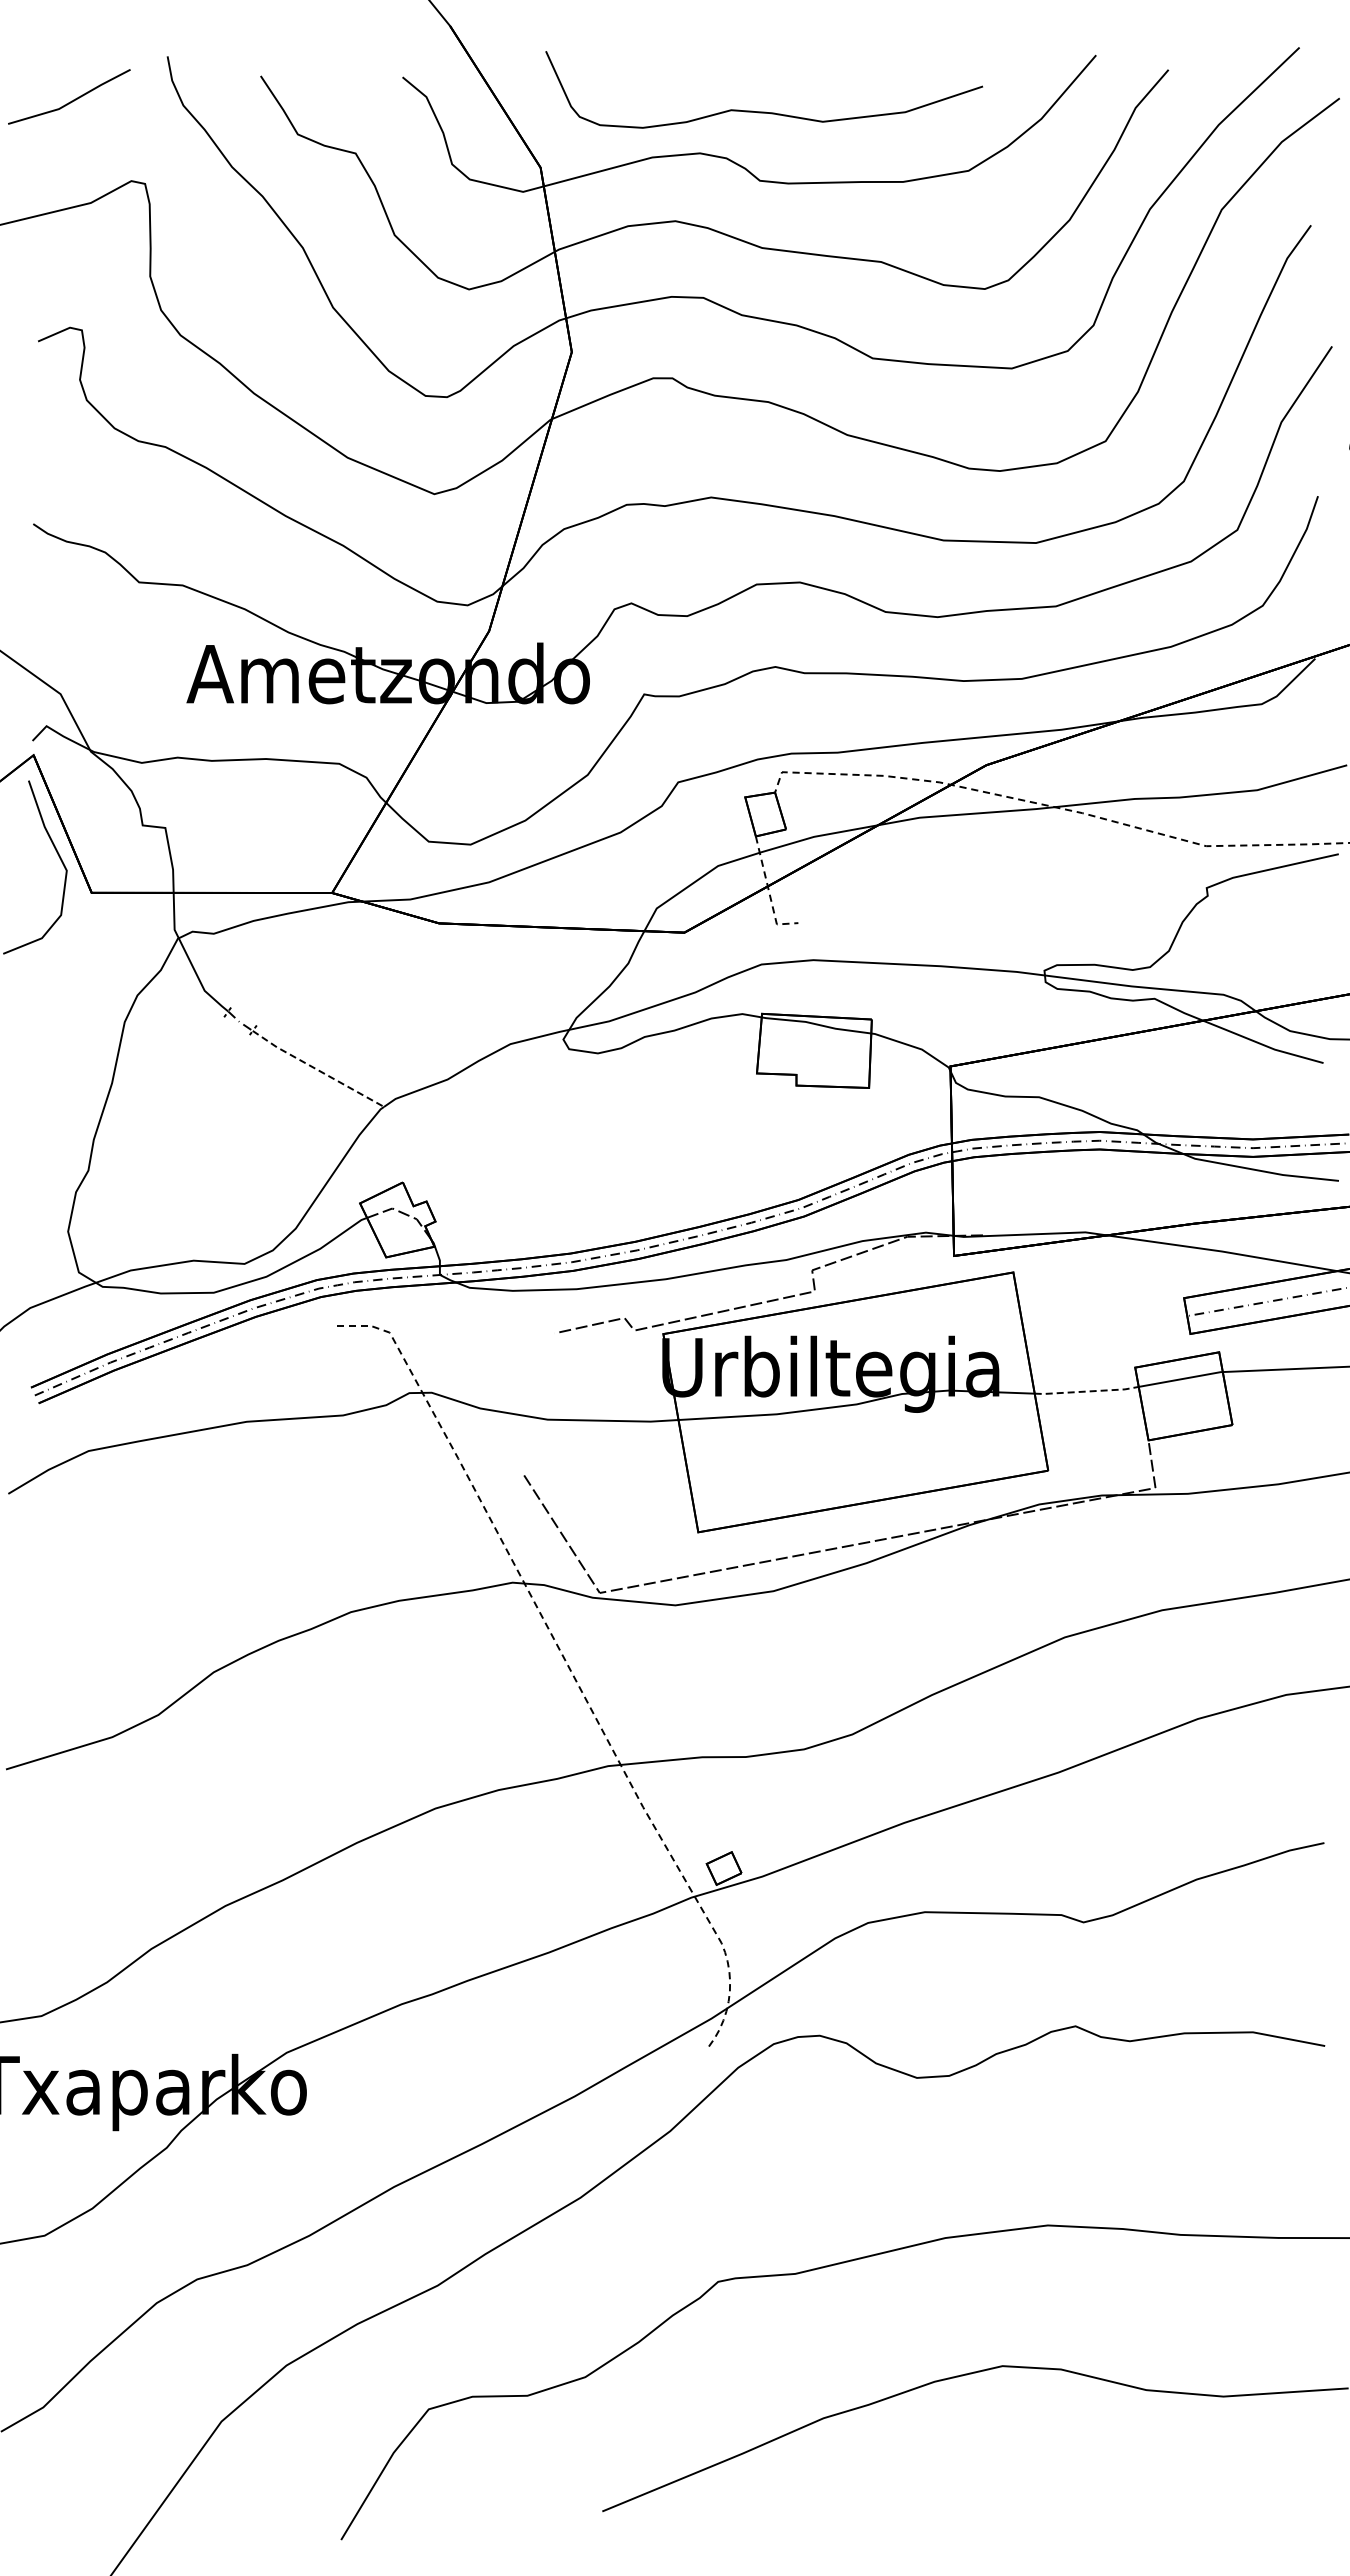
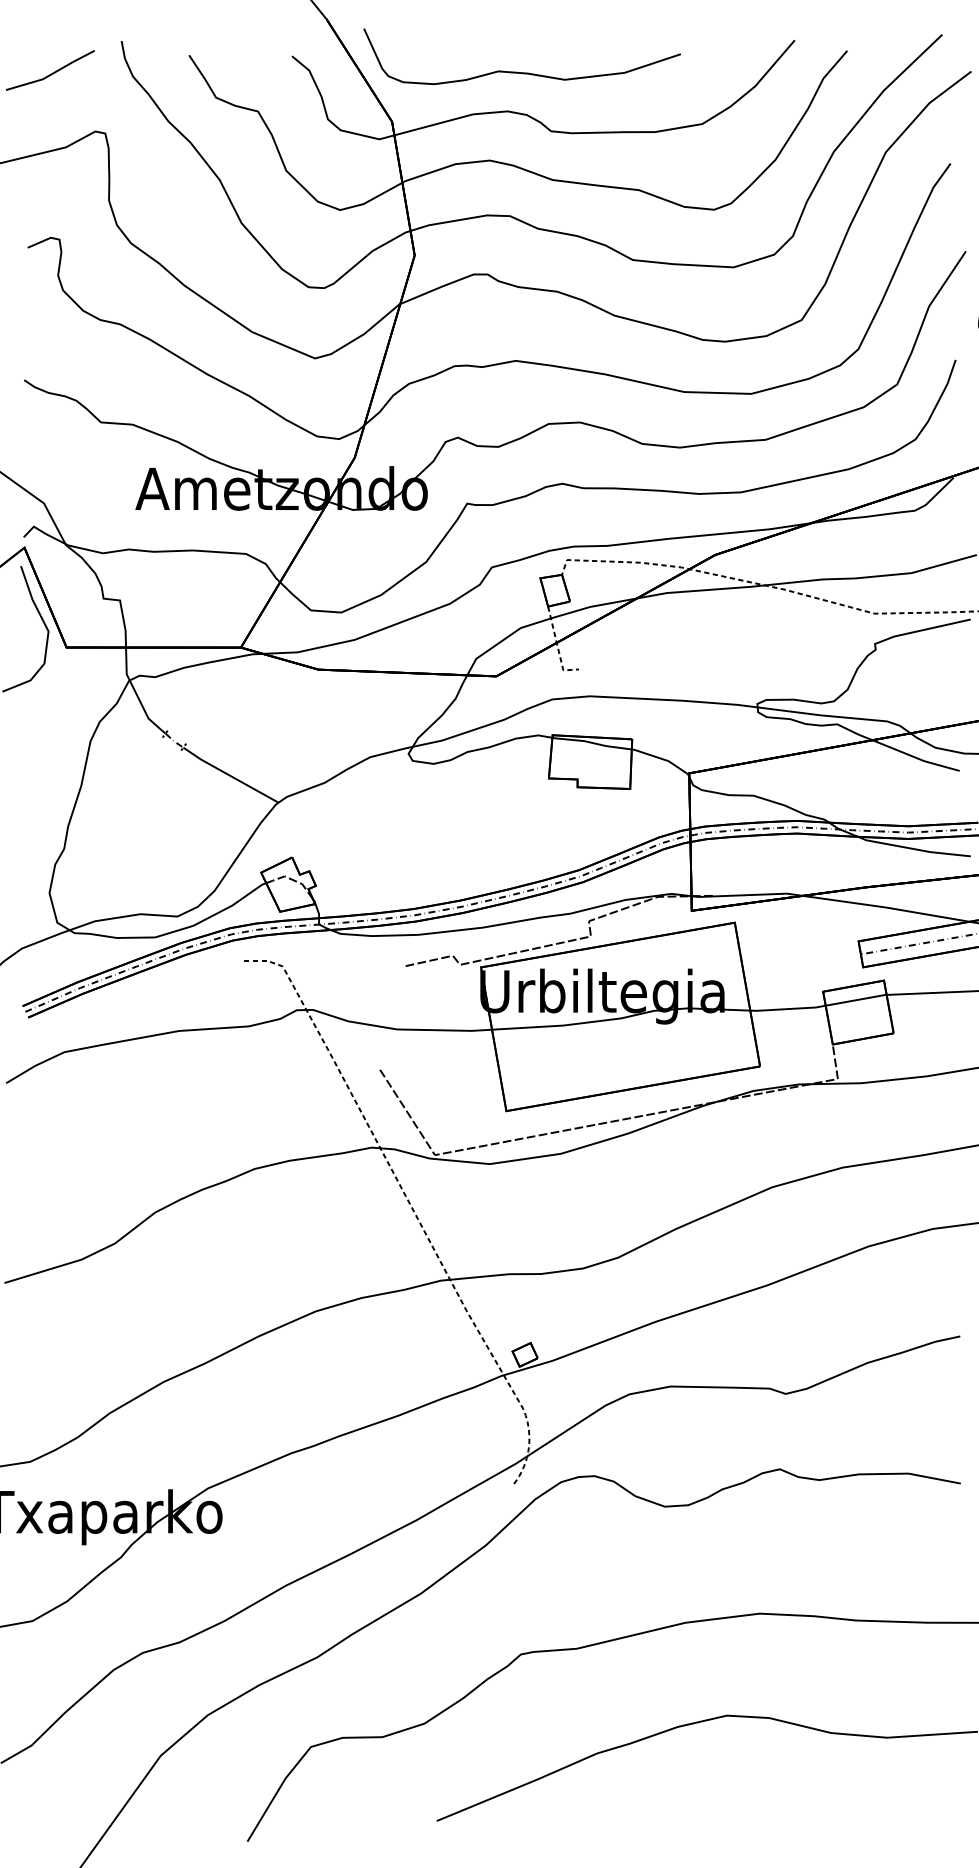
curve: (764, 111) -> (522, 72), moved
line: (316, 1069) -> (229, 775), dashed -> solid
line: (1087, 1391) -> (788, 1009), dashed -> solid

